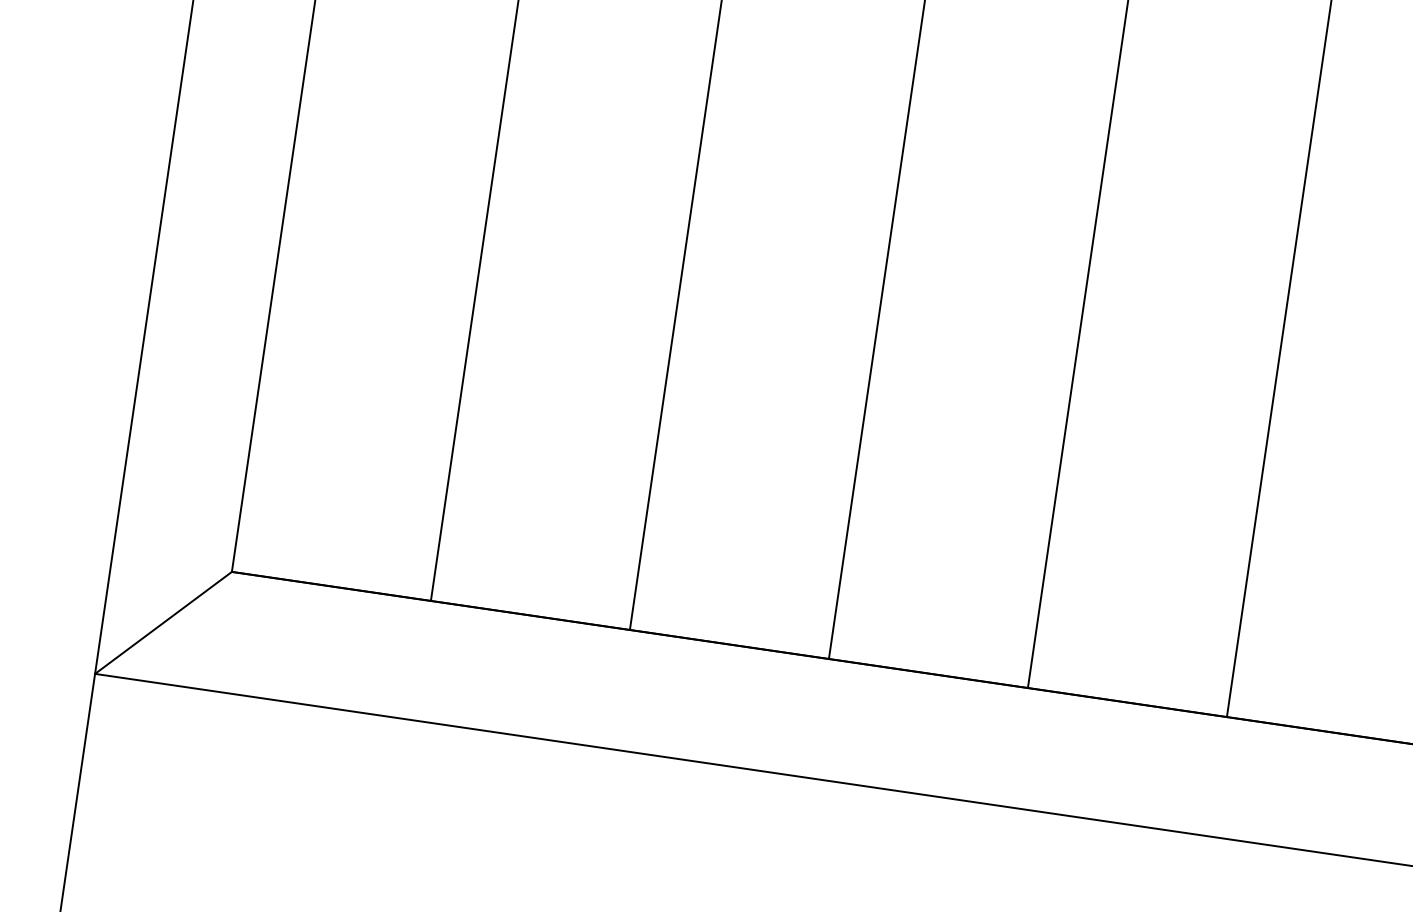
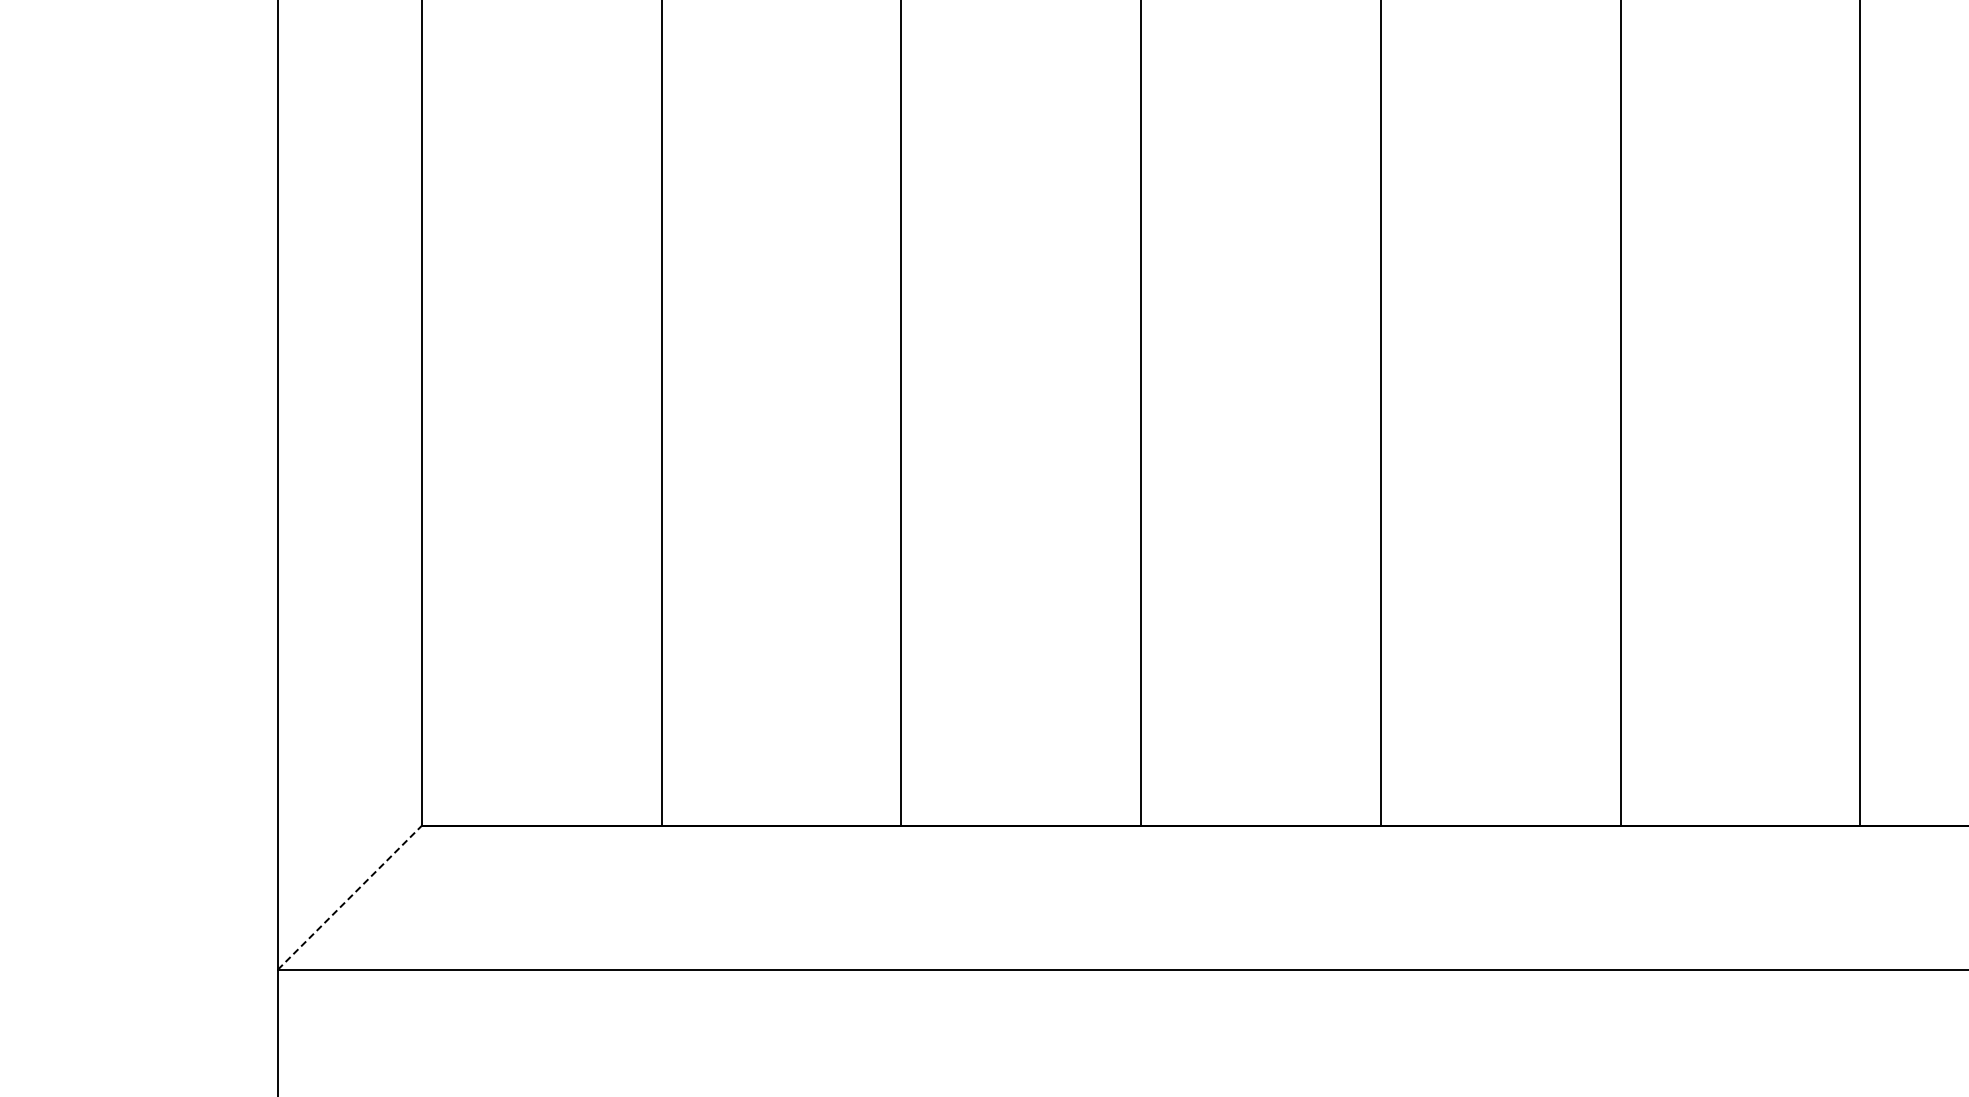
line: (163, 622) -> (349, 897), solid -> dashed

